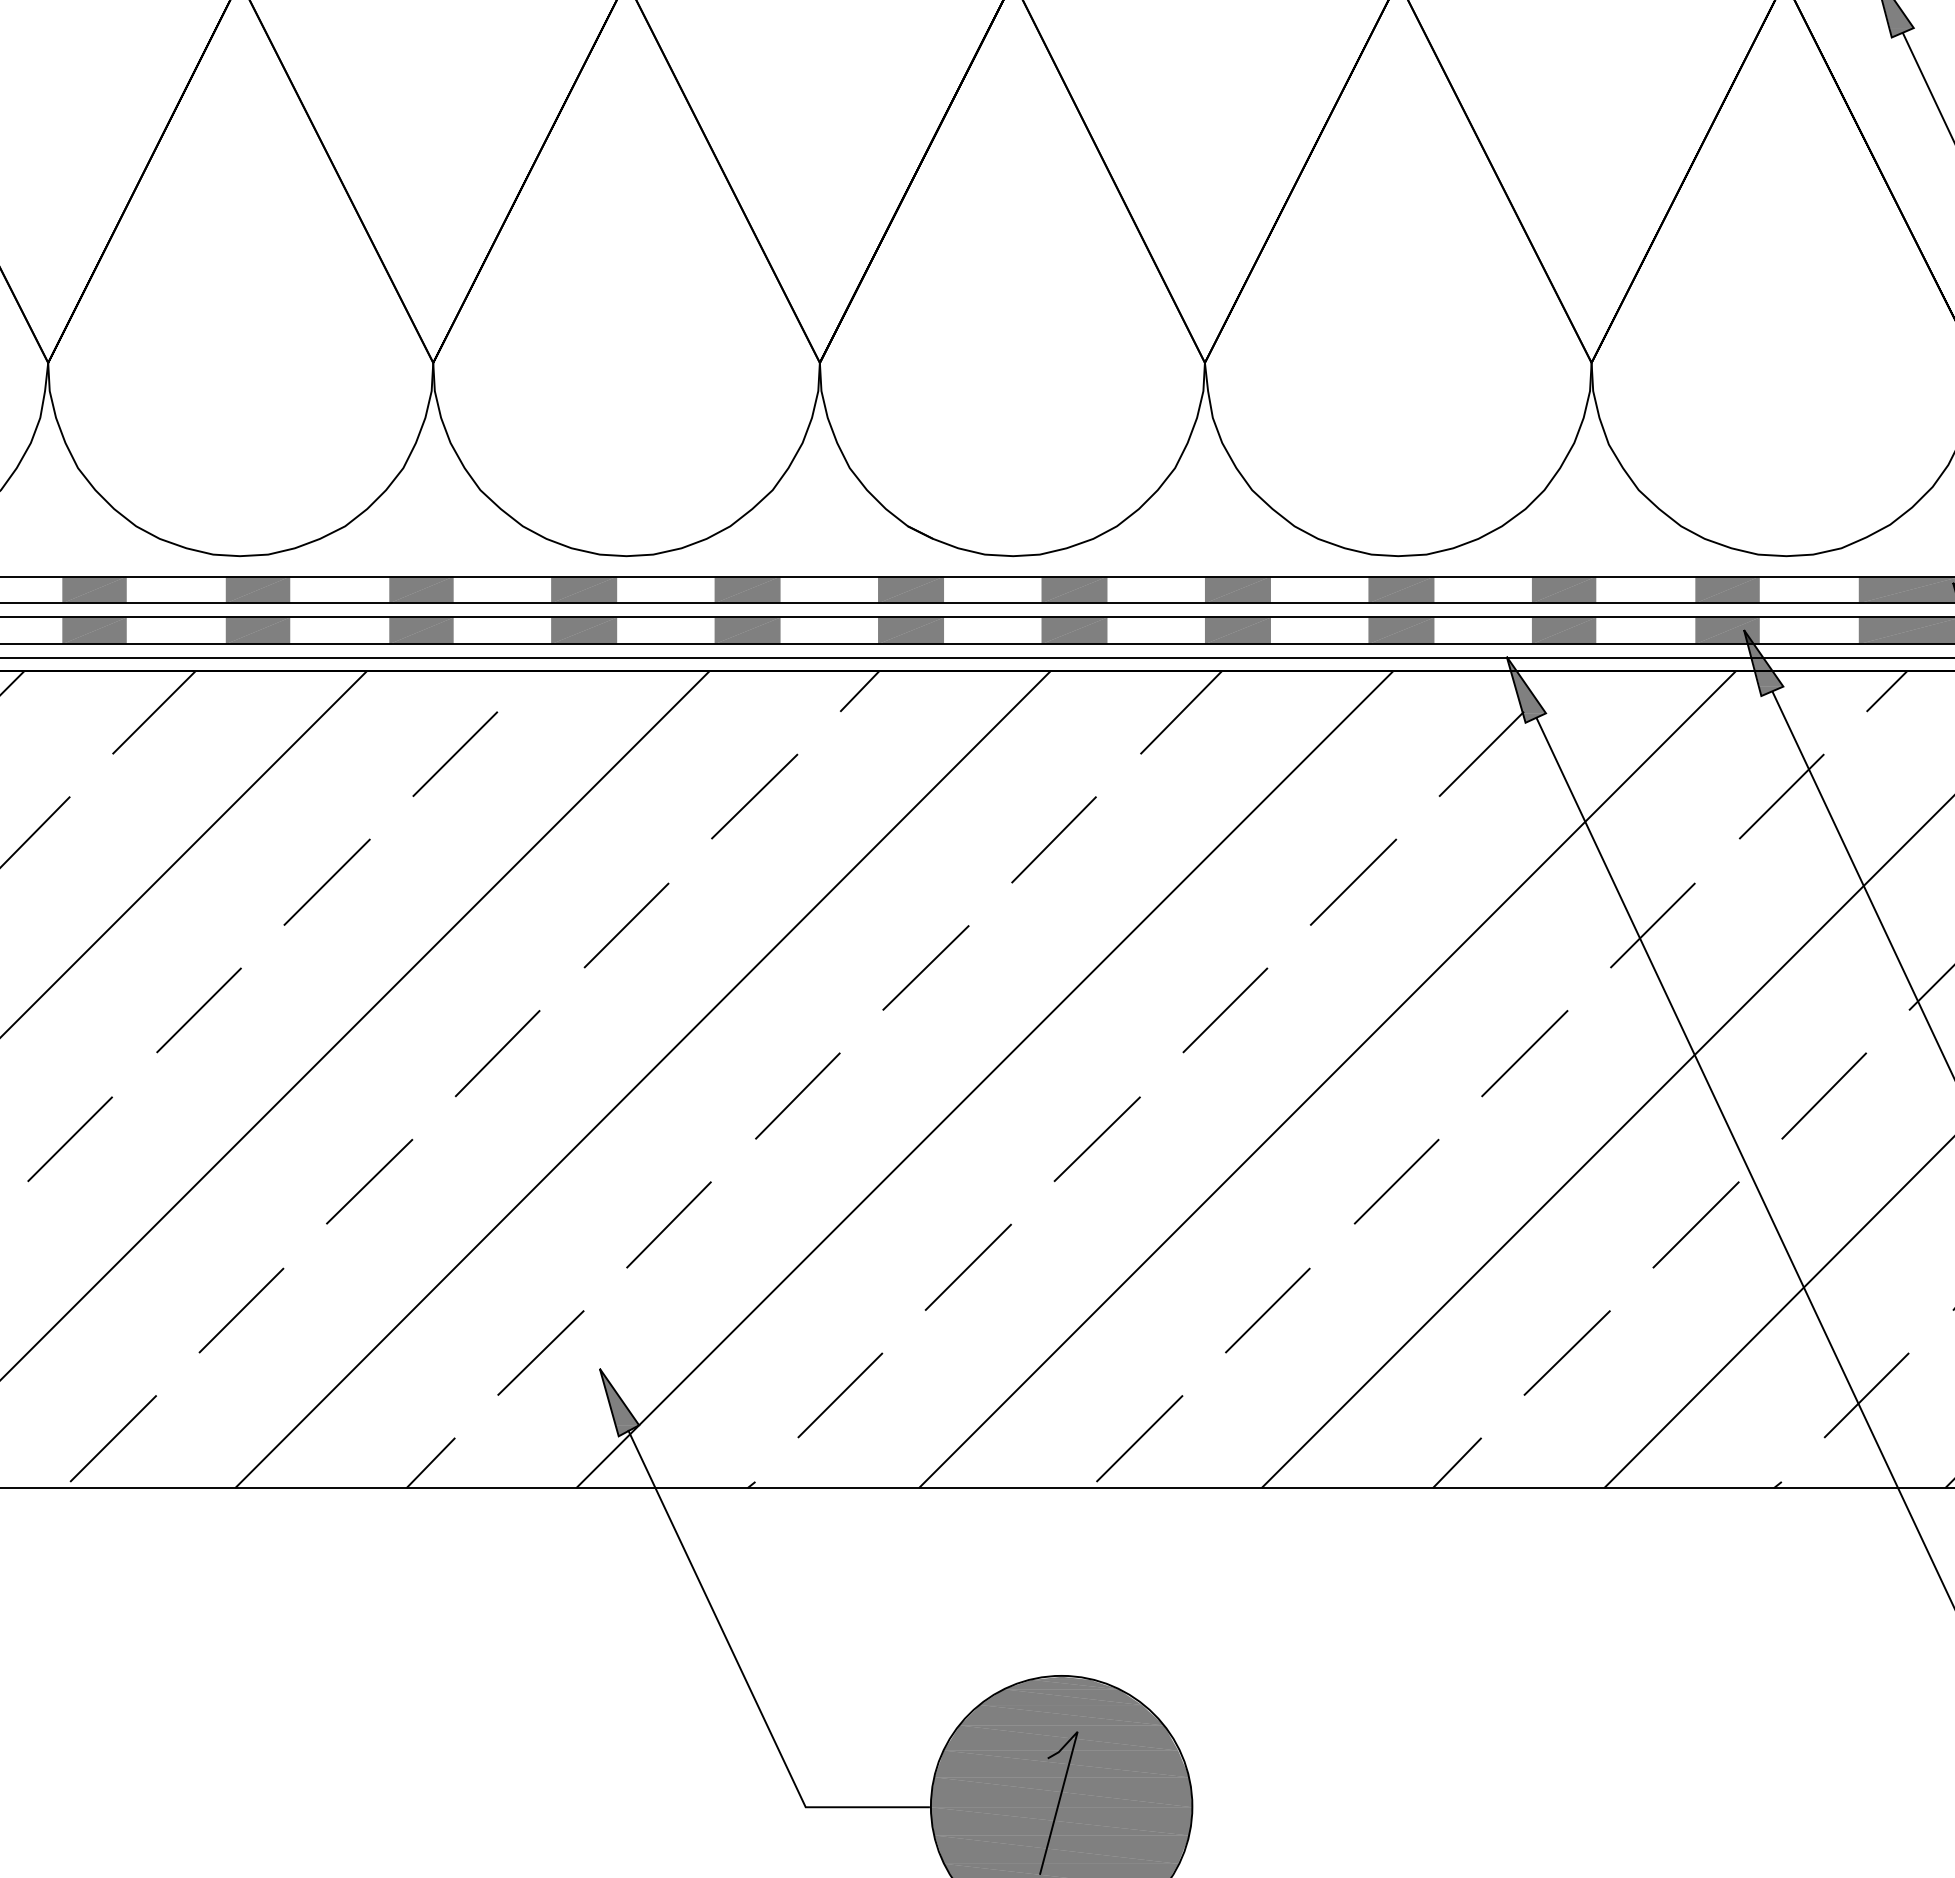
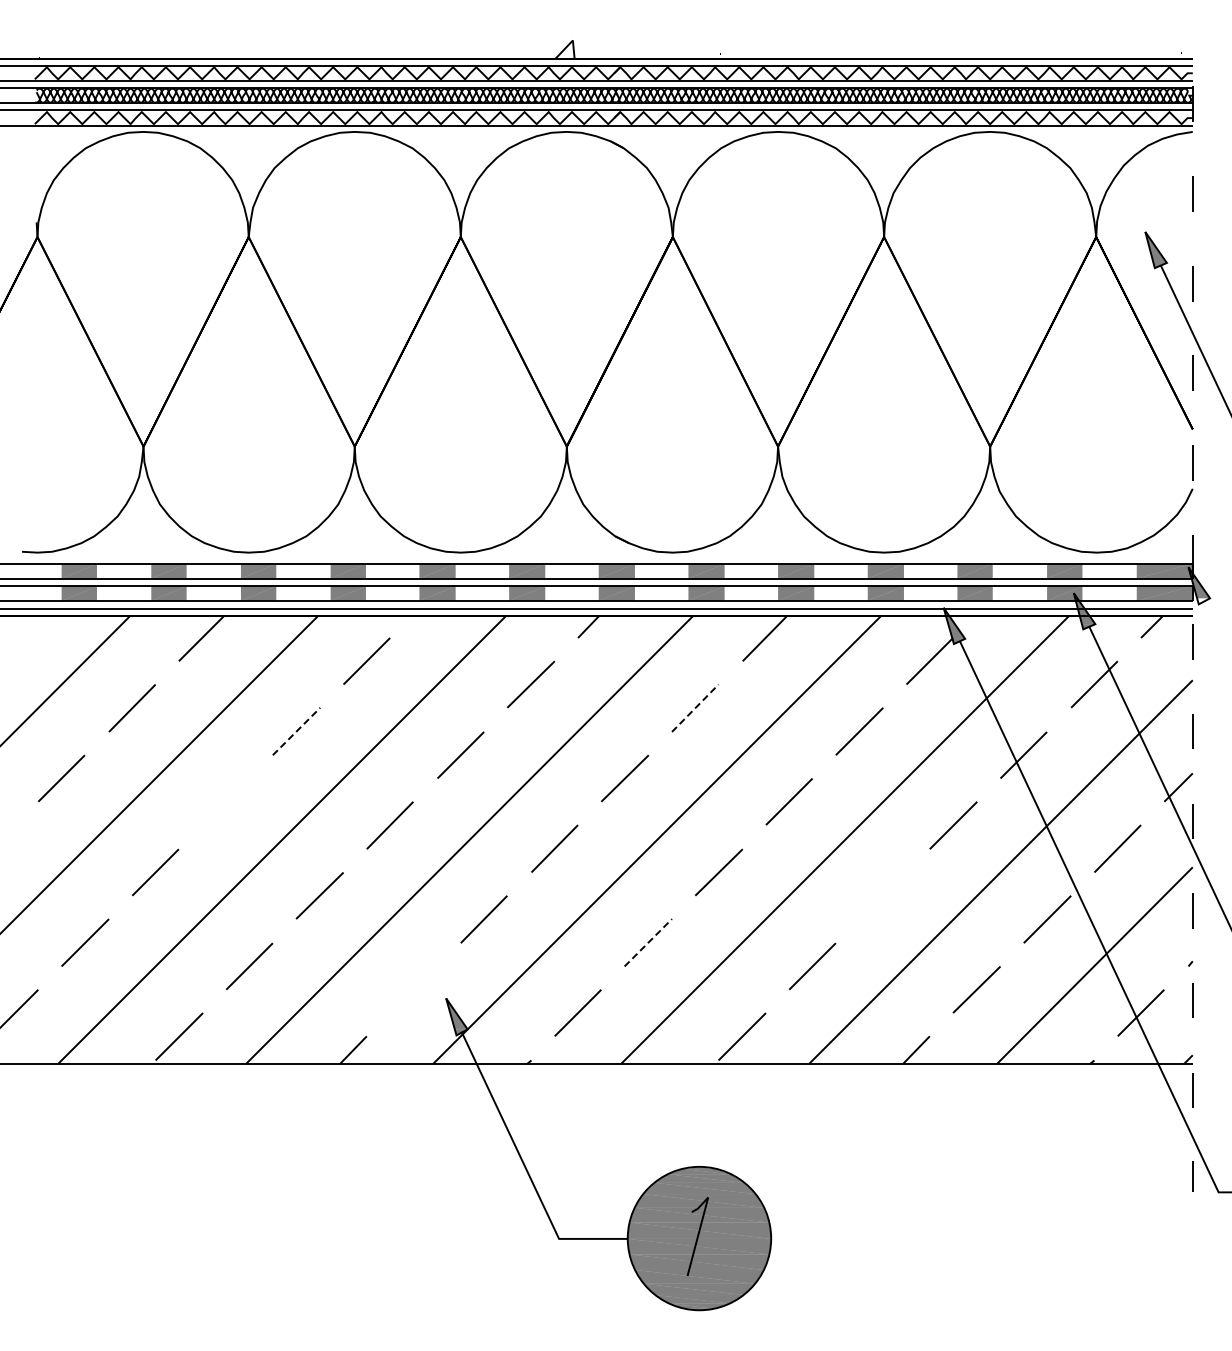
line: (1054, 838) -> (695, 707), solid -> dashed
line: (327, 882) -> (296, 731), solid -> dashed
line: (197, 1009) -> (225, 801), removed
line: (1395, 1181) -> (882, 895), removed
line: (968, 1266) -> (648, 942), solid -> dashed
line: (540, 1352) -> (413, 989), removed

